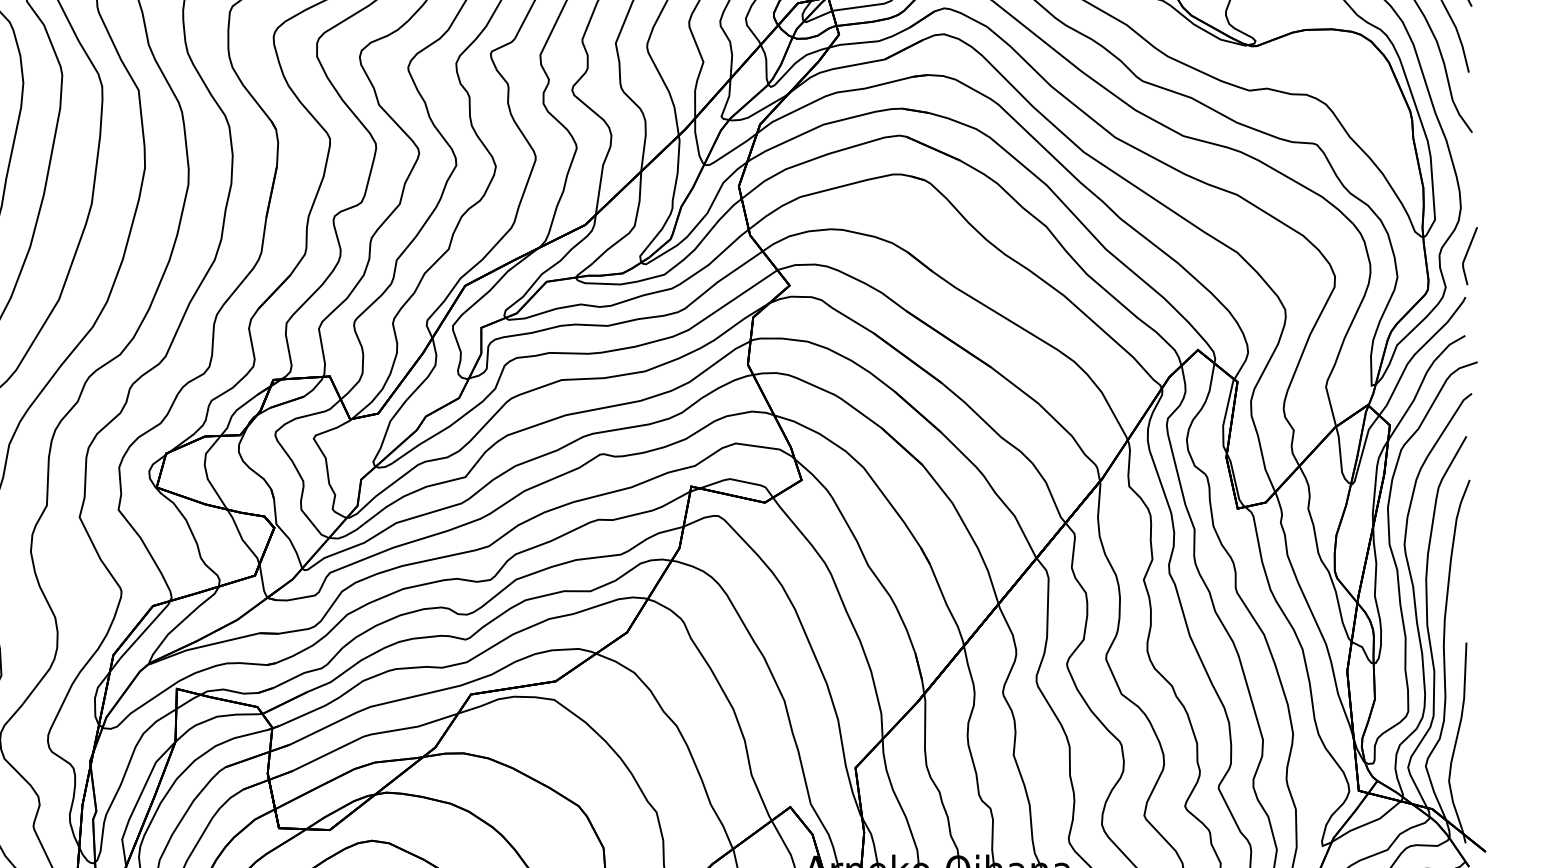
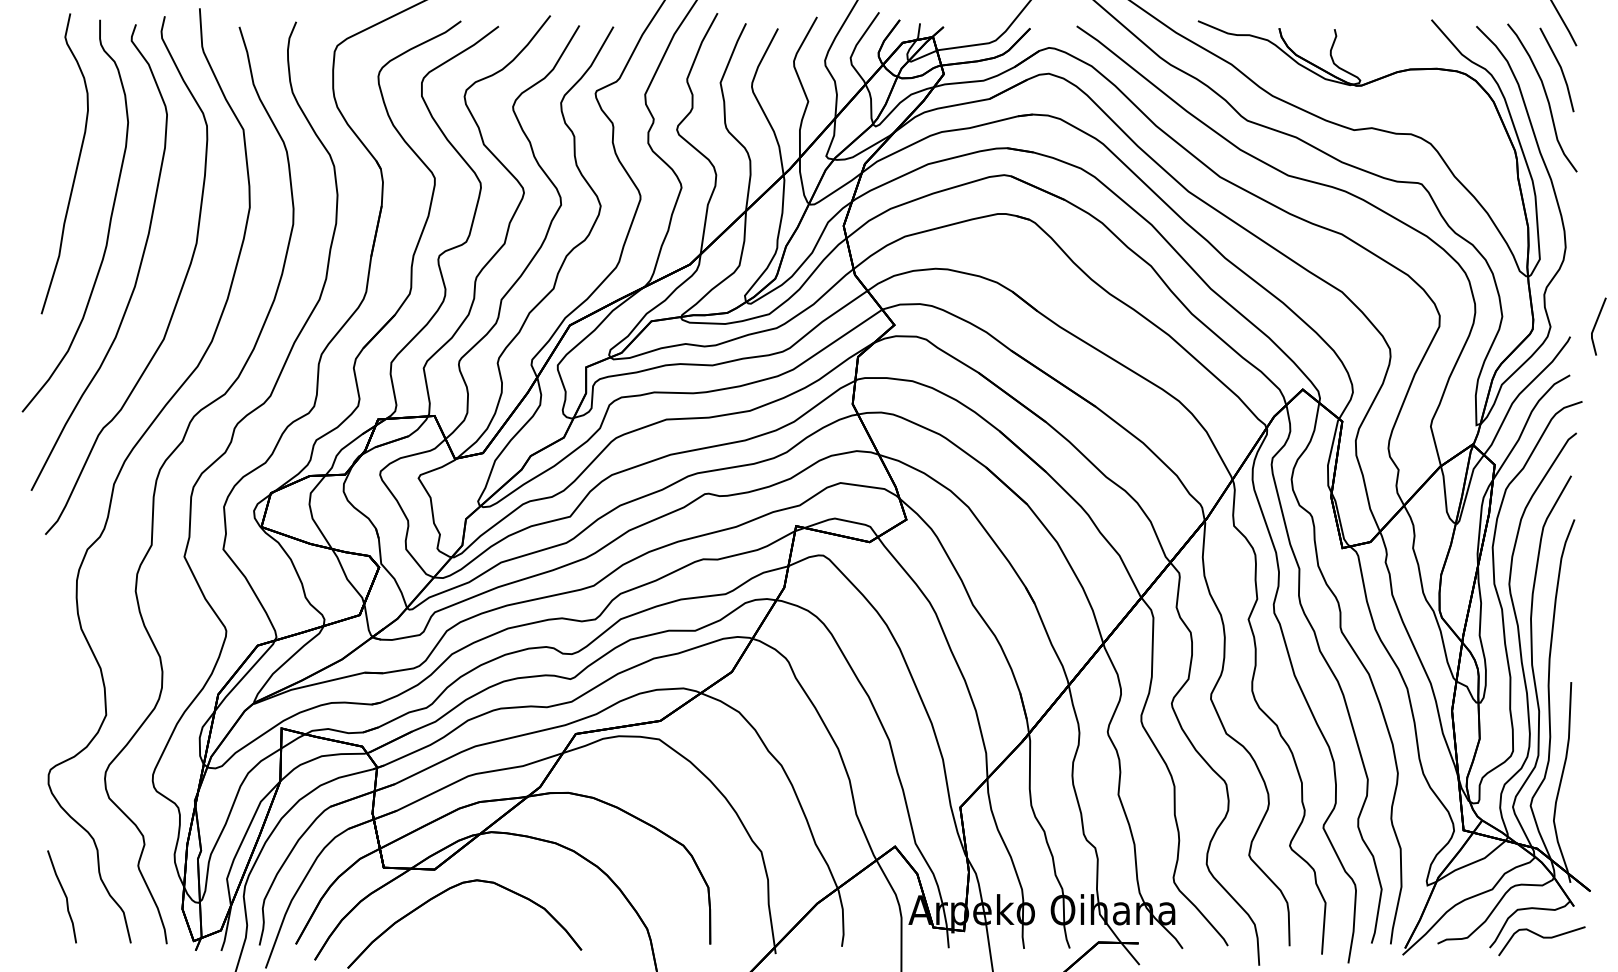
line: (1467, 253) -> (1596, 324), moved

